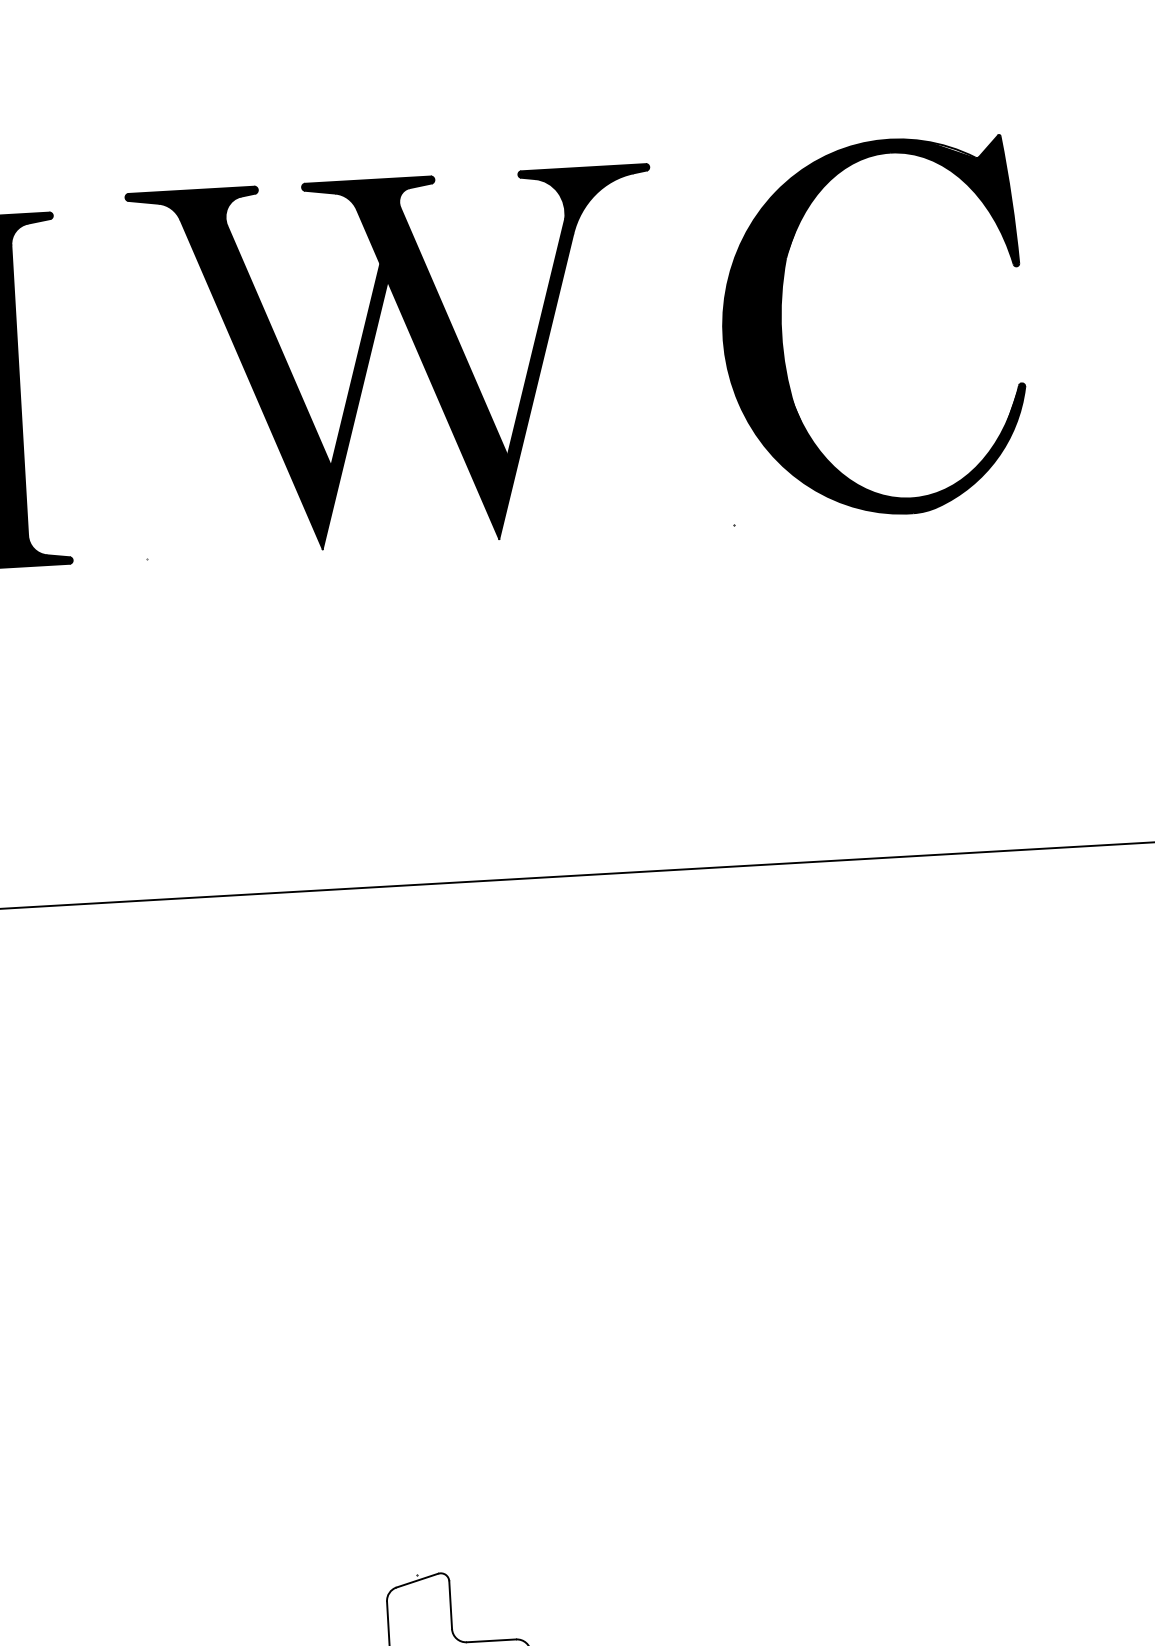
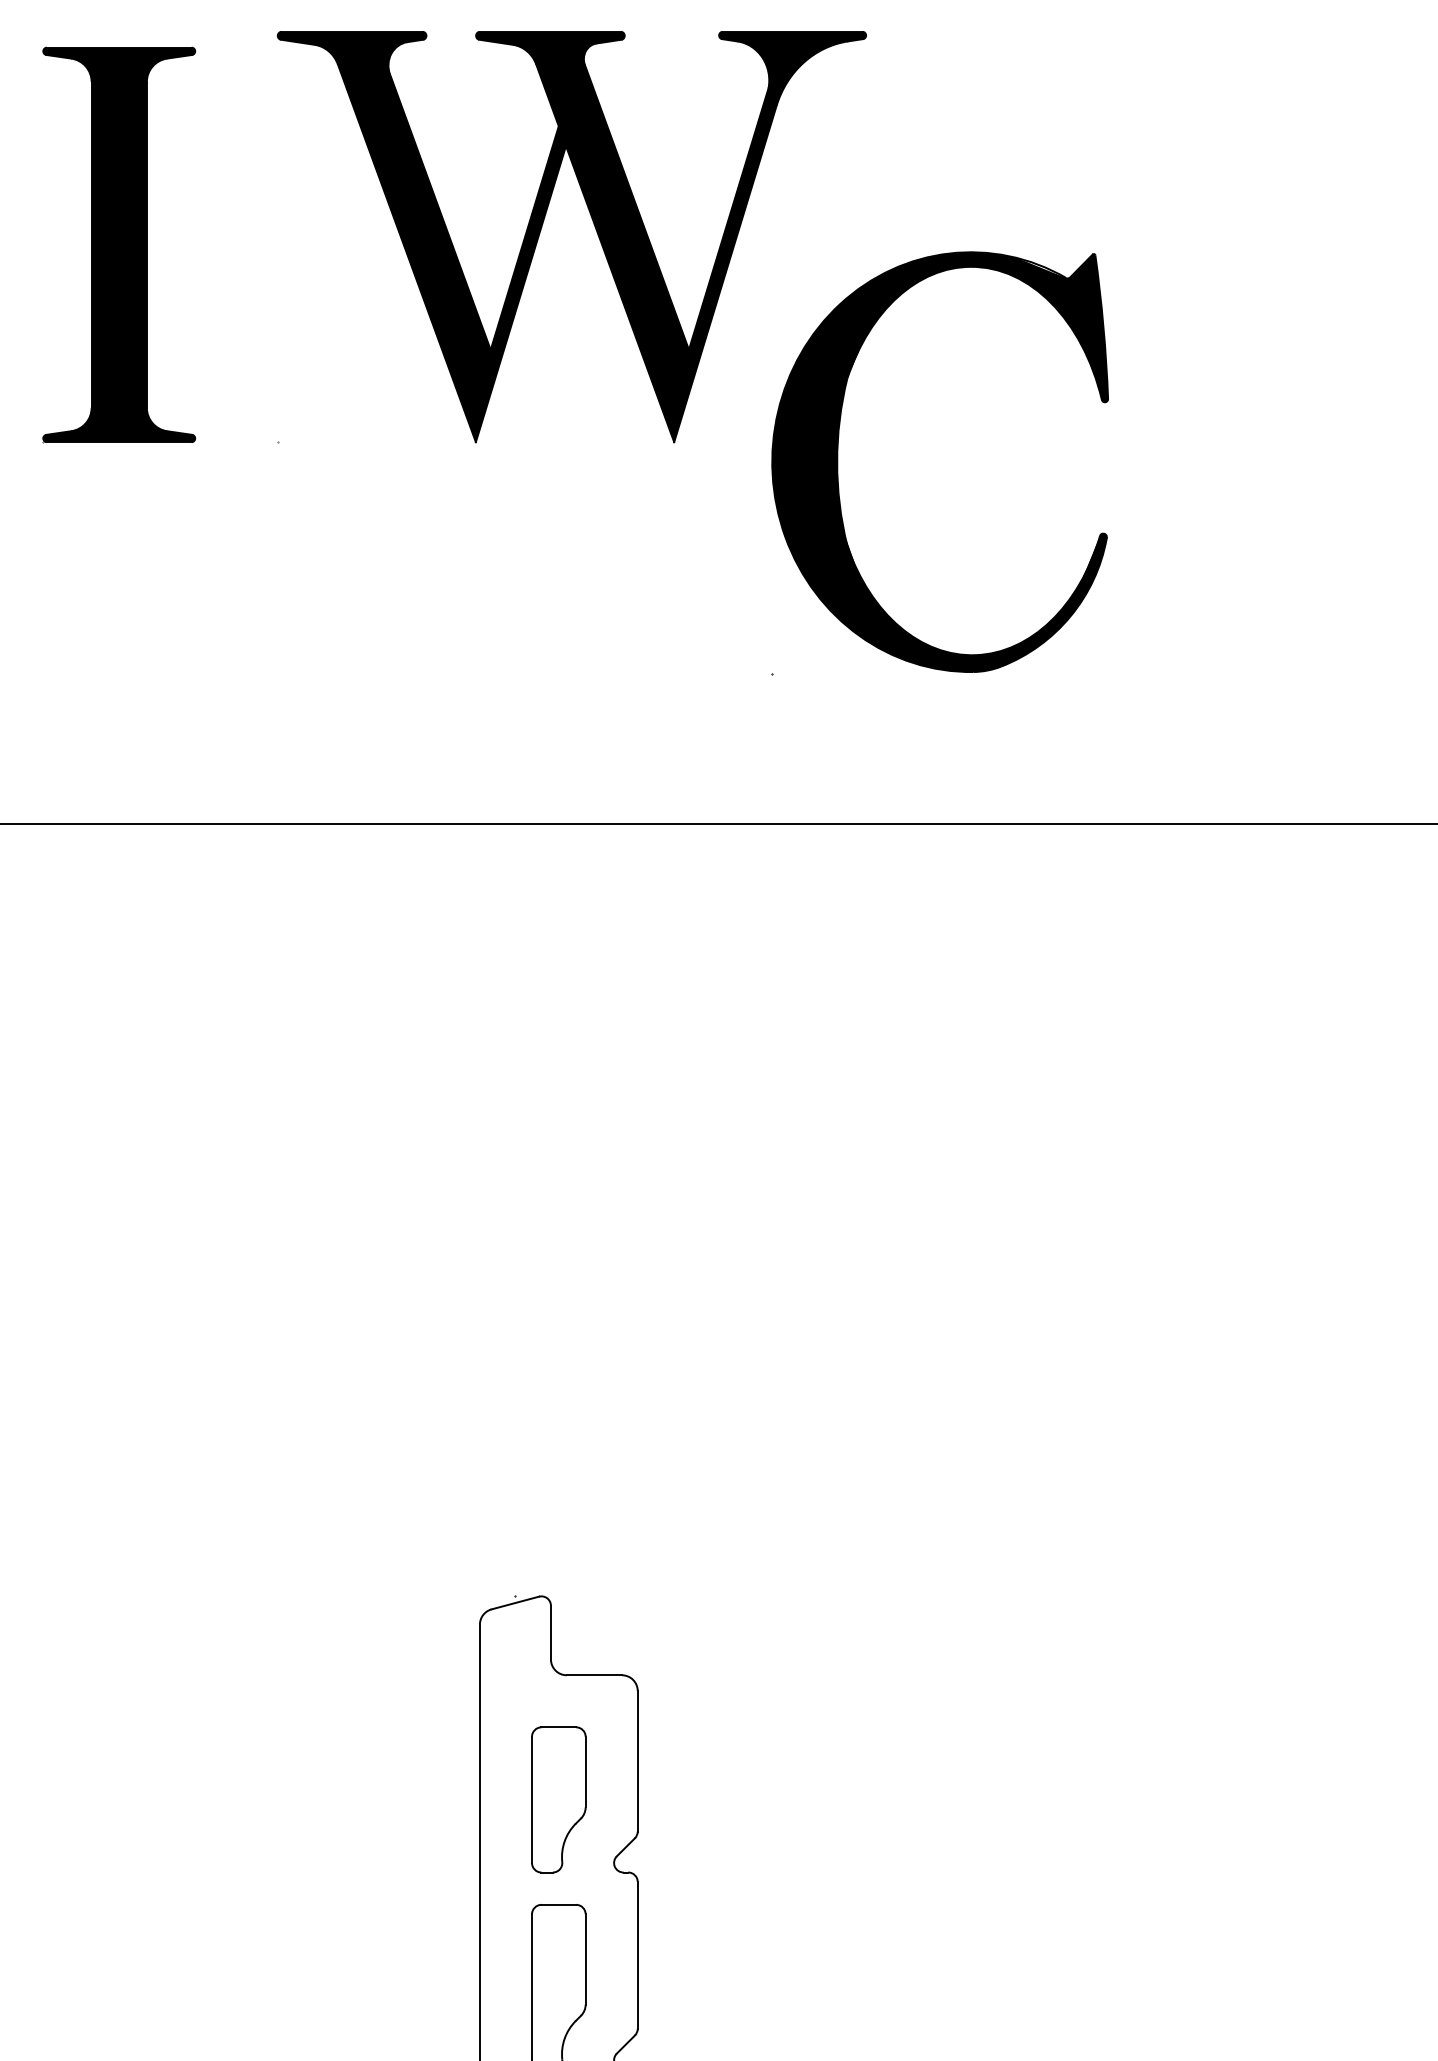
part: (782, 334) -> (838, 463), moved

